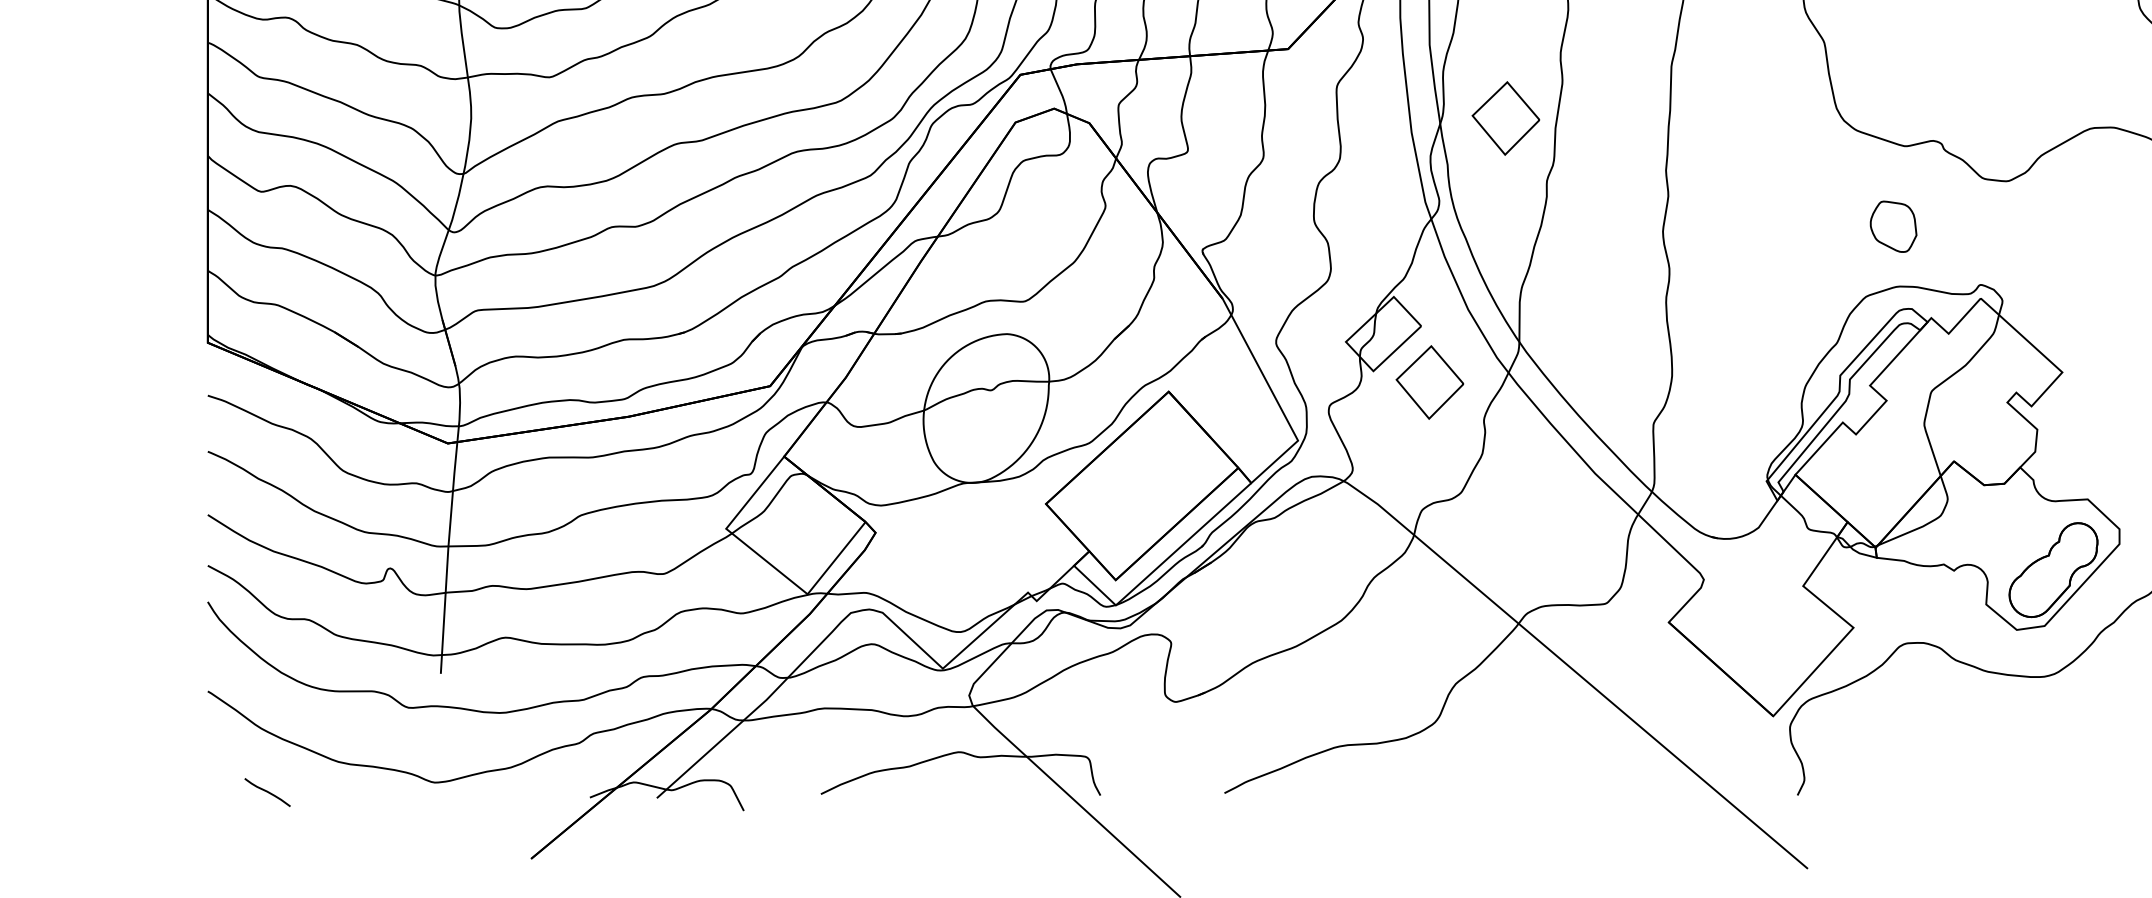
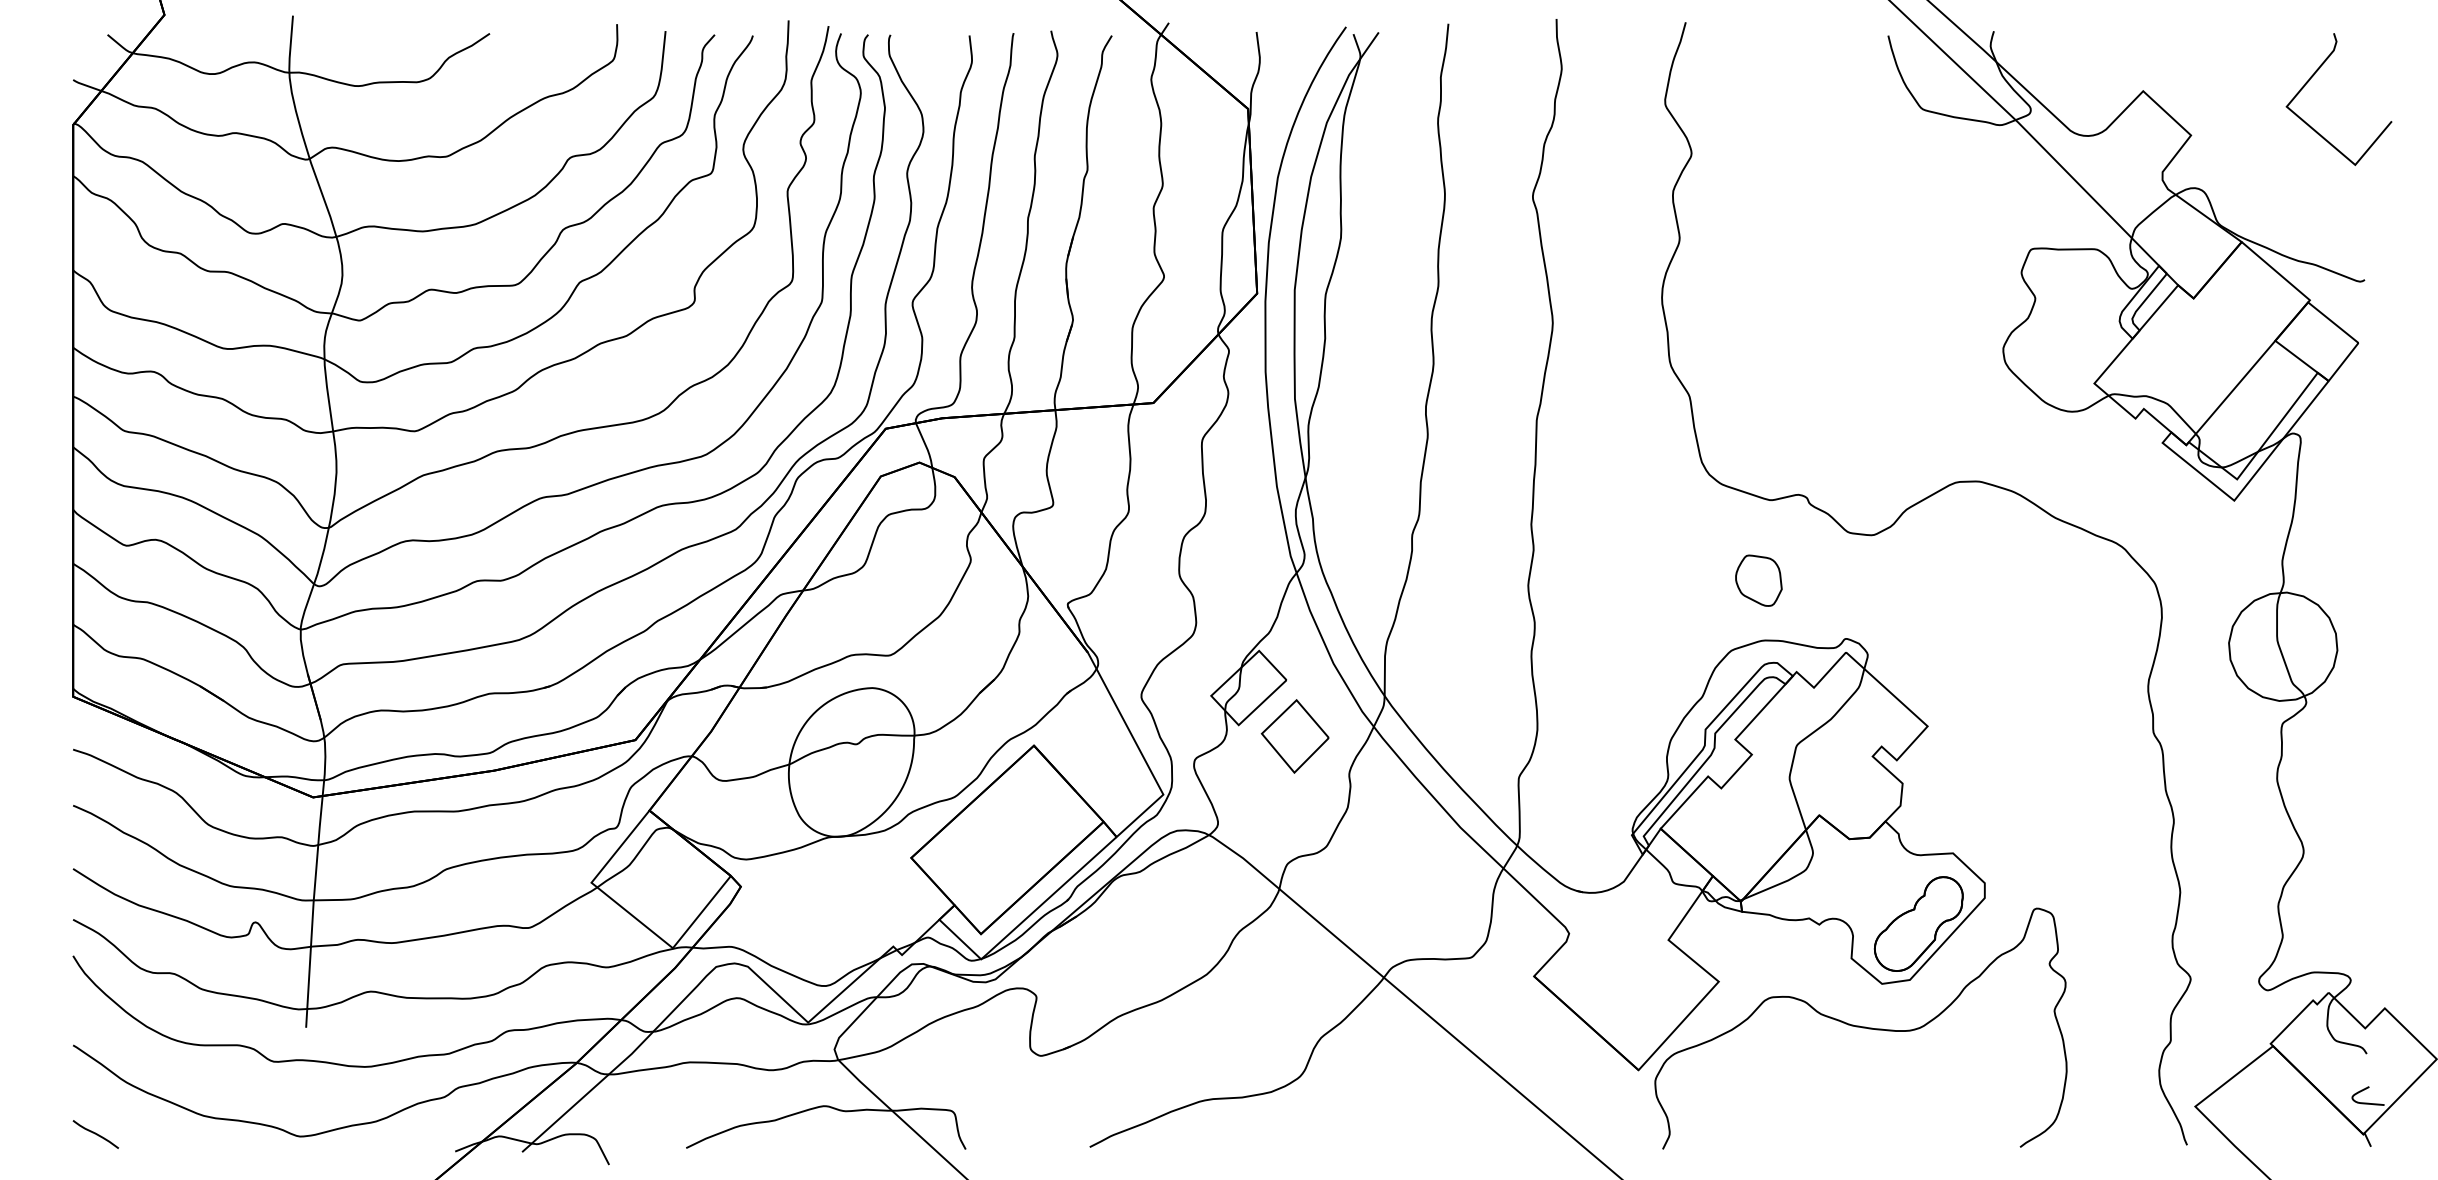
part: (1505, 118) -> (1370, 472), removed
curve: (267, 792) -> (95, 1134), moved

